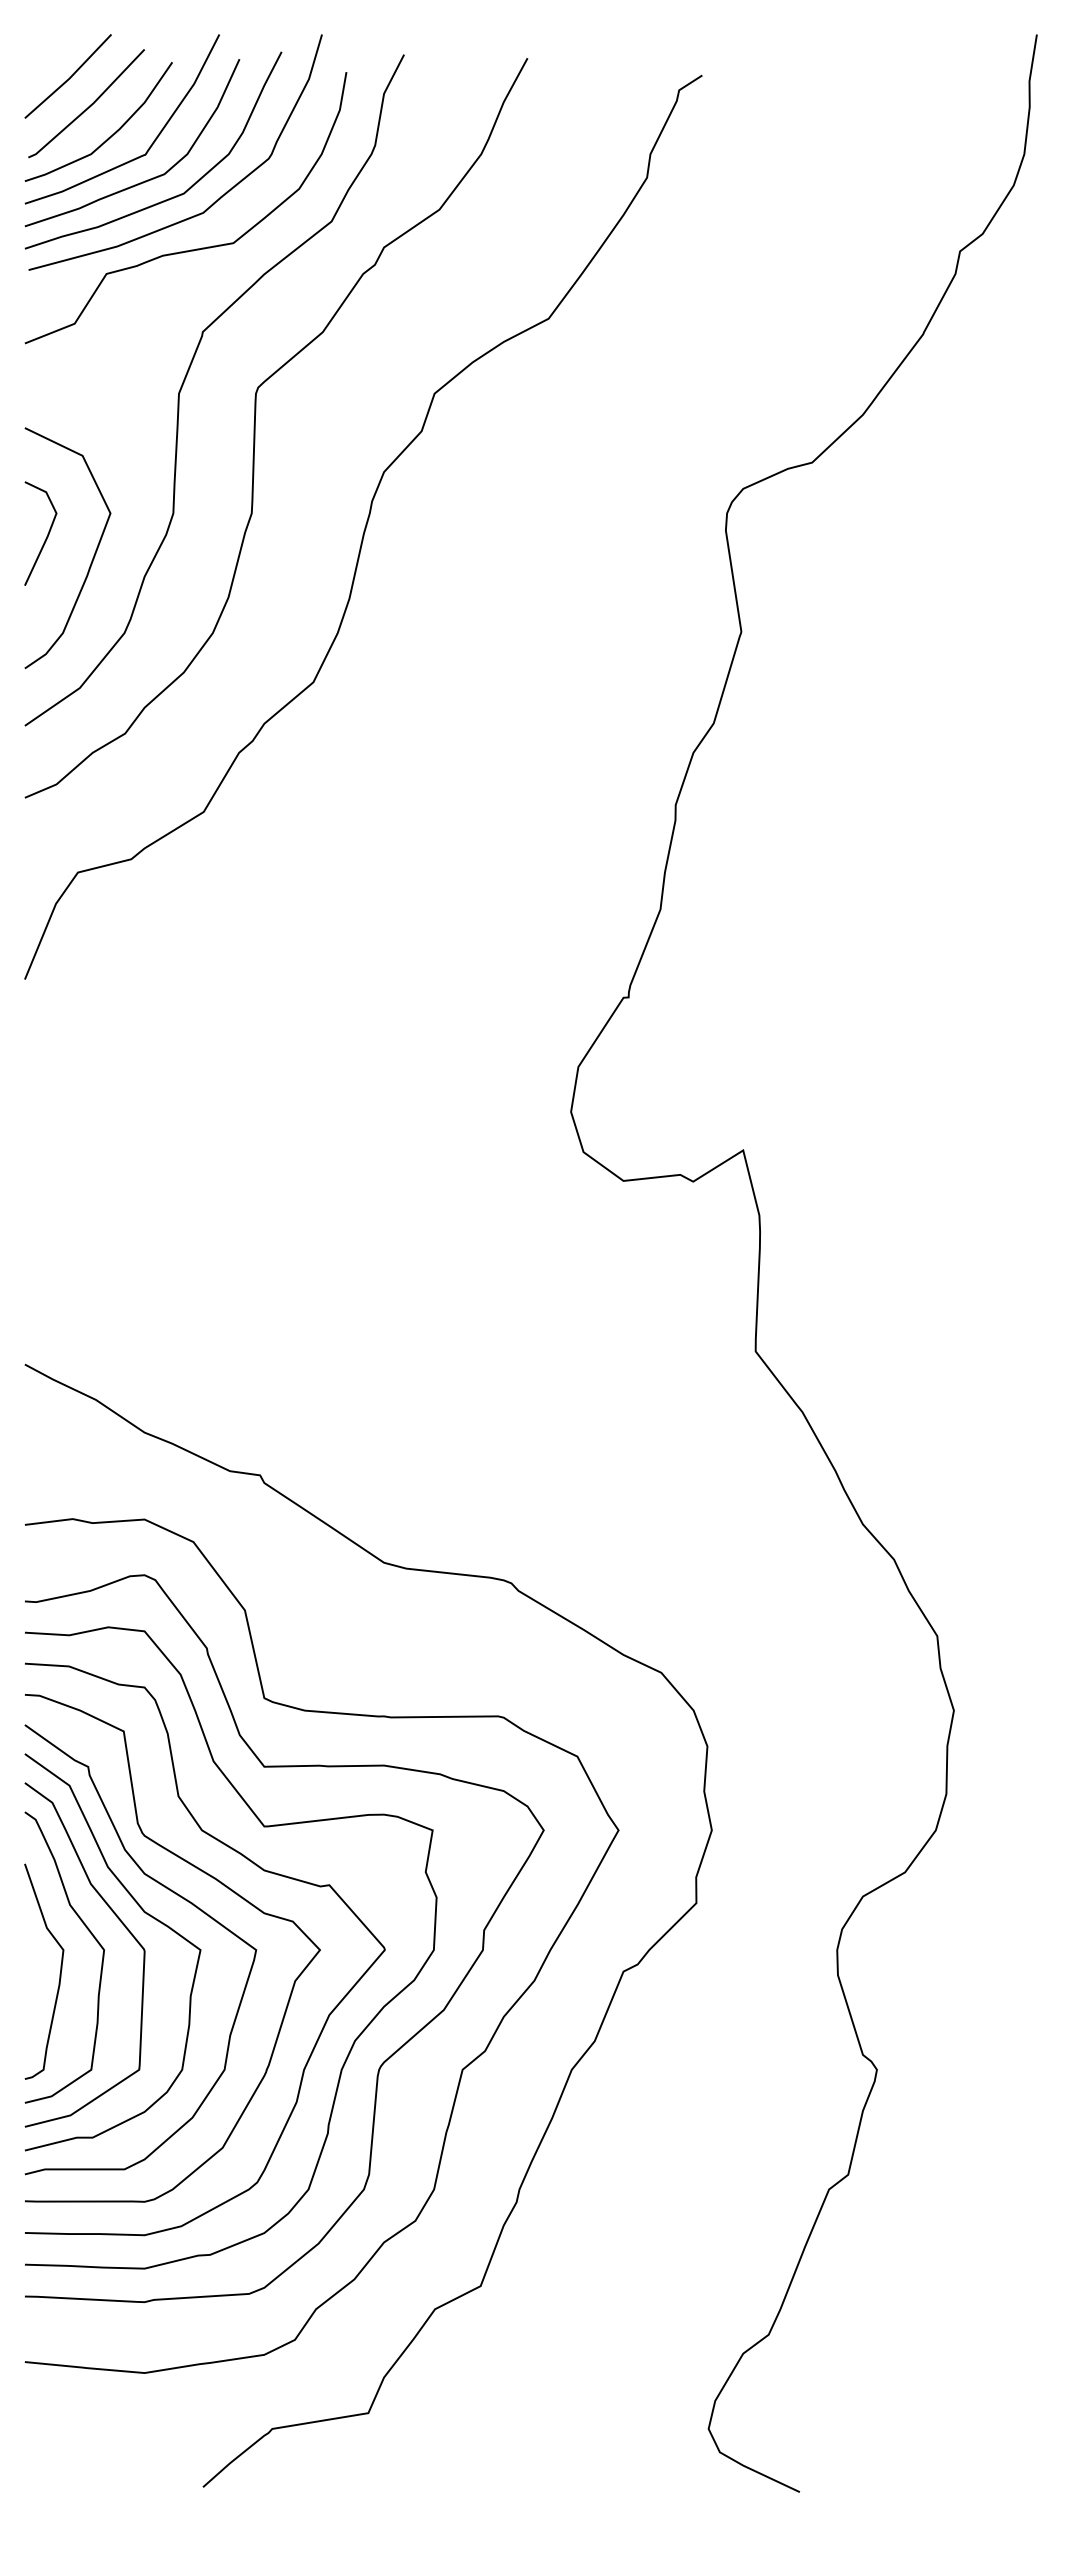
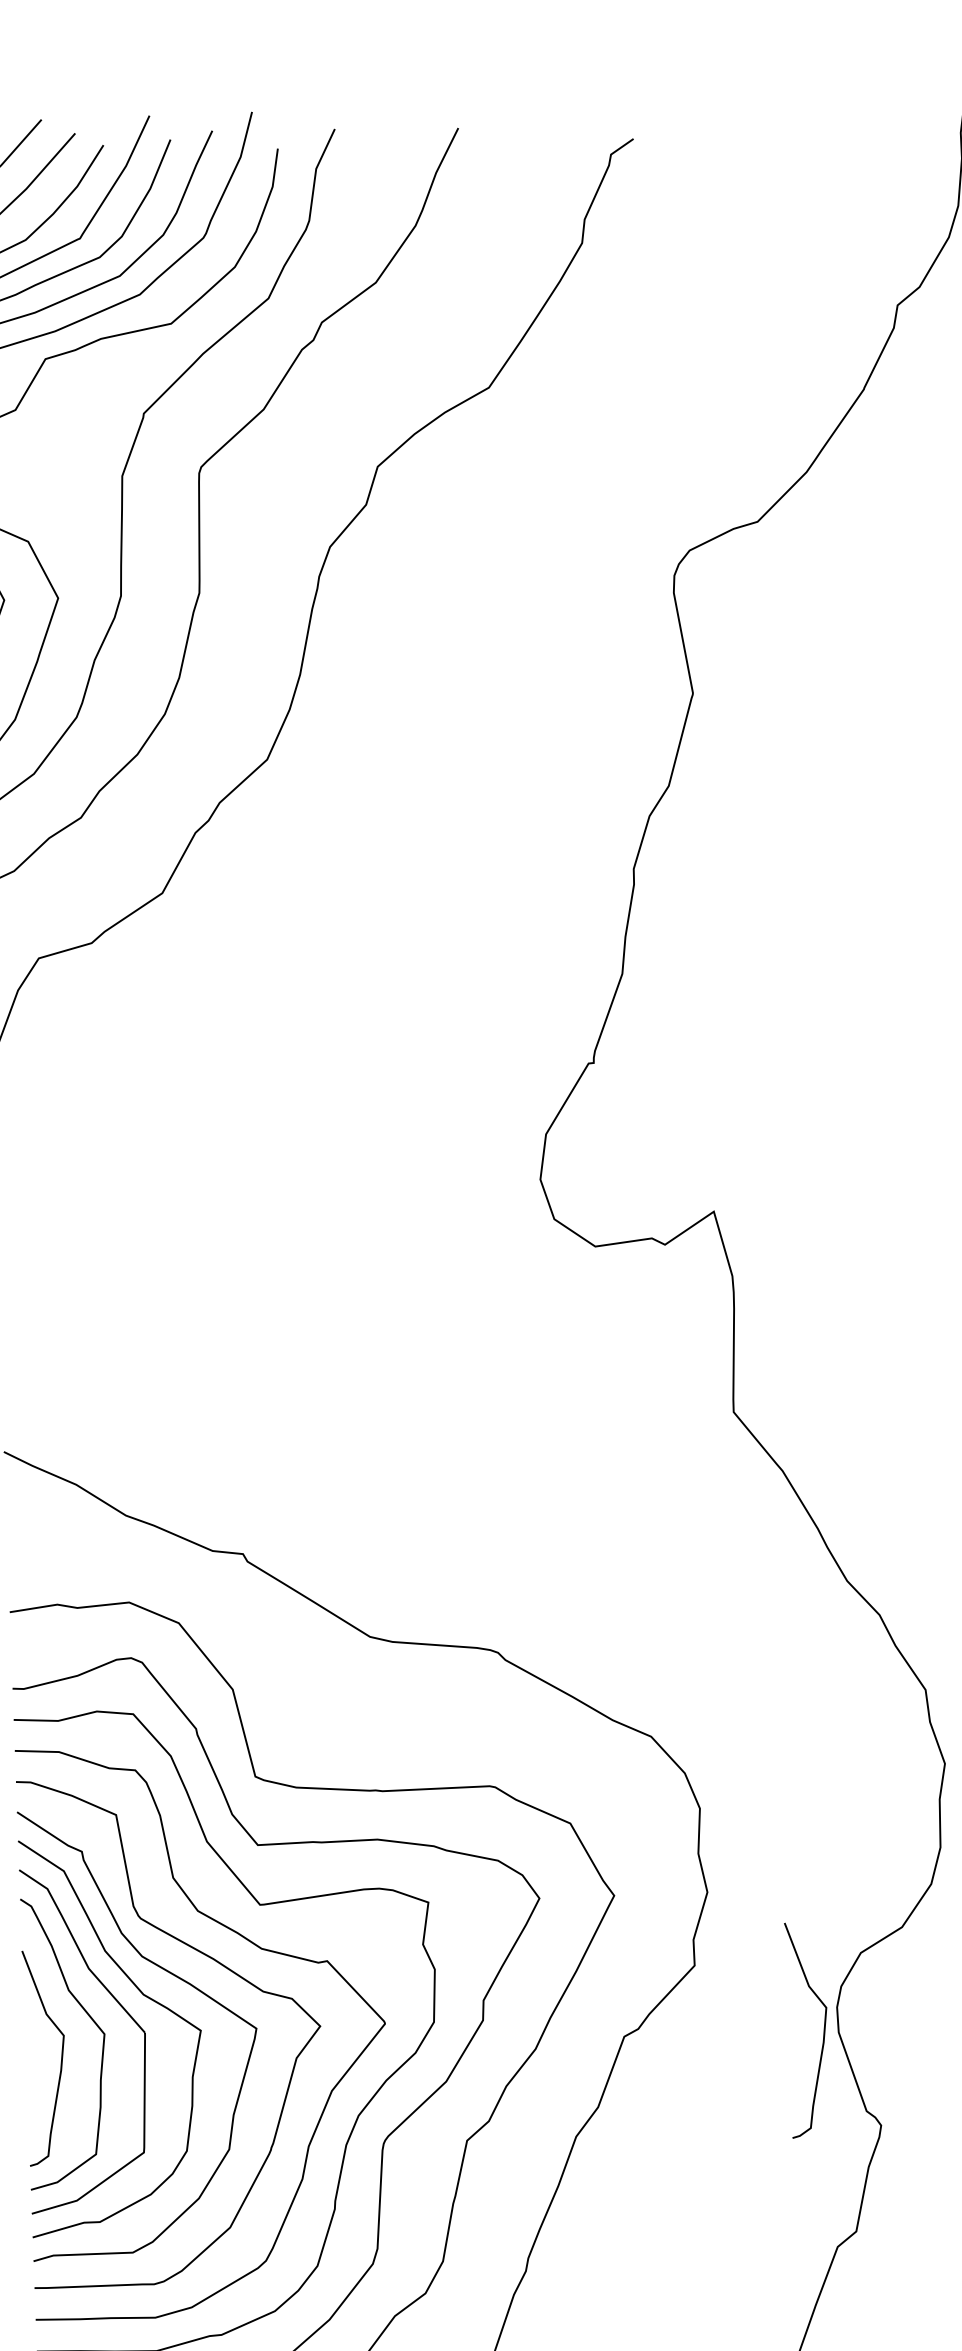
curve: (822, 1973) -> (823, 2031), added

